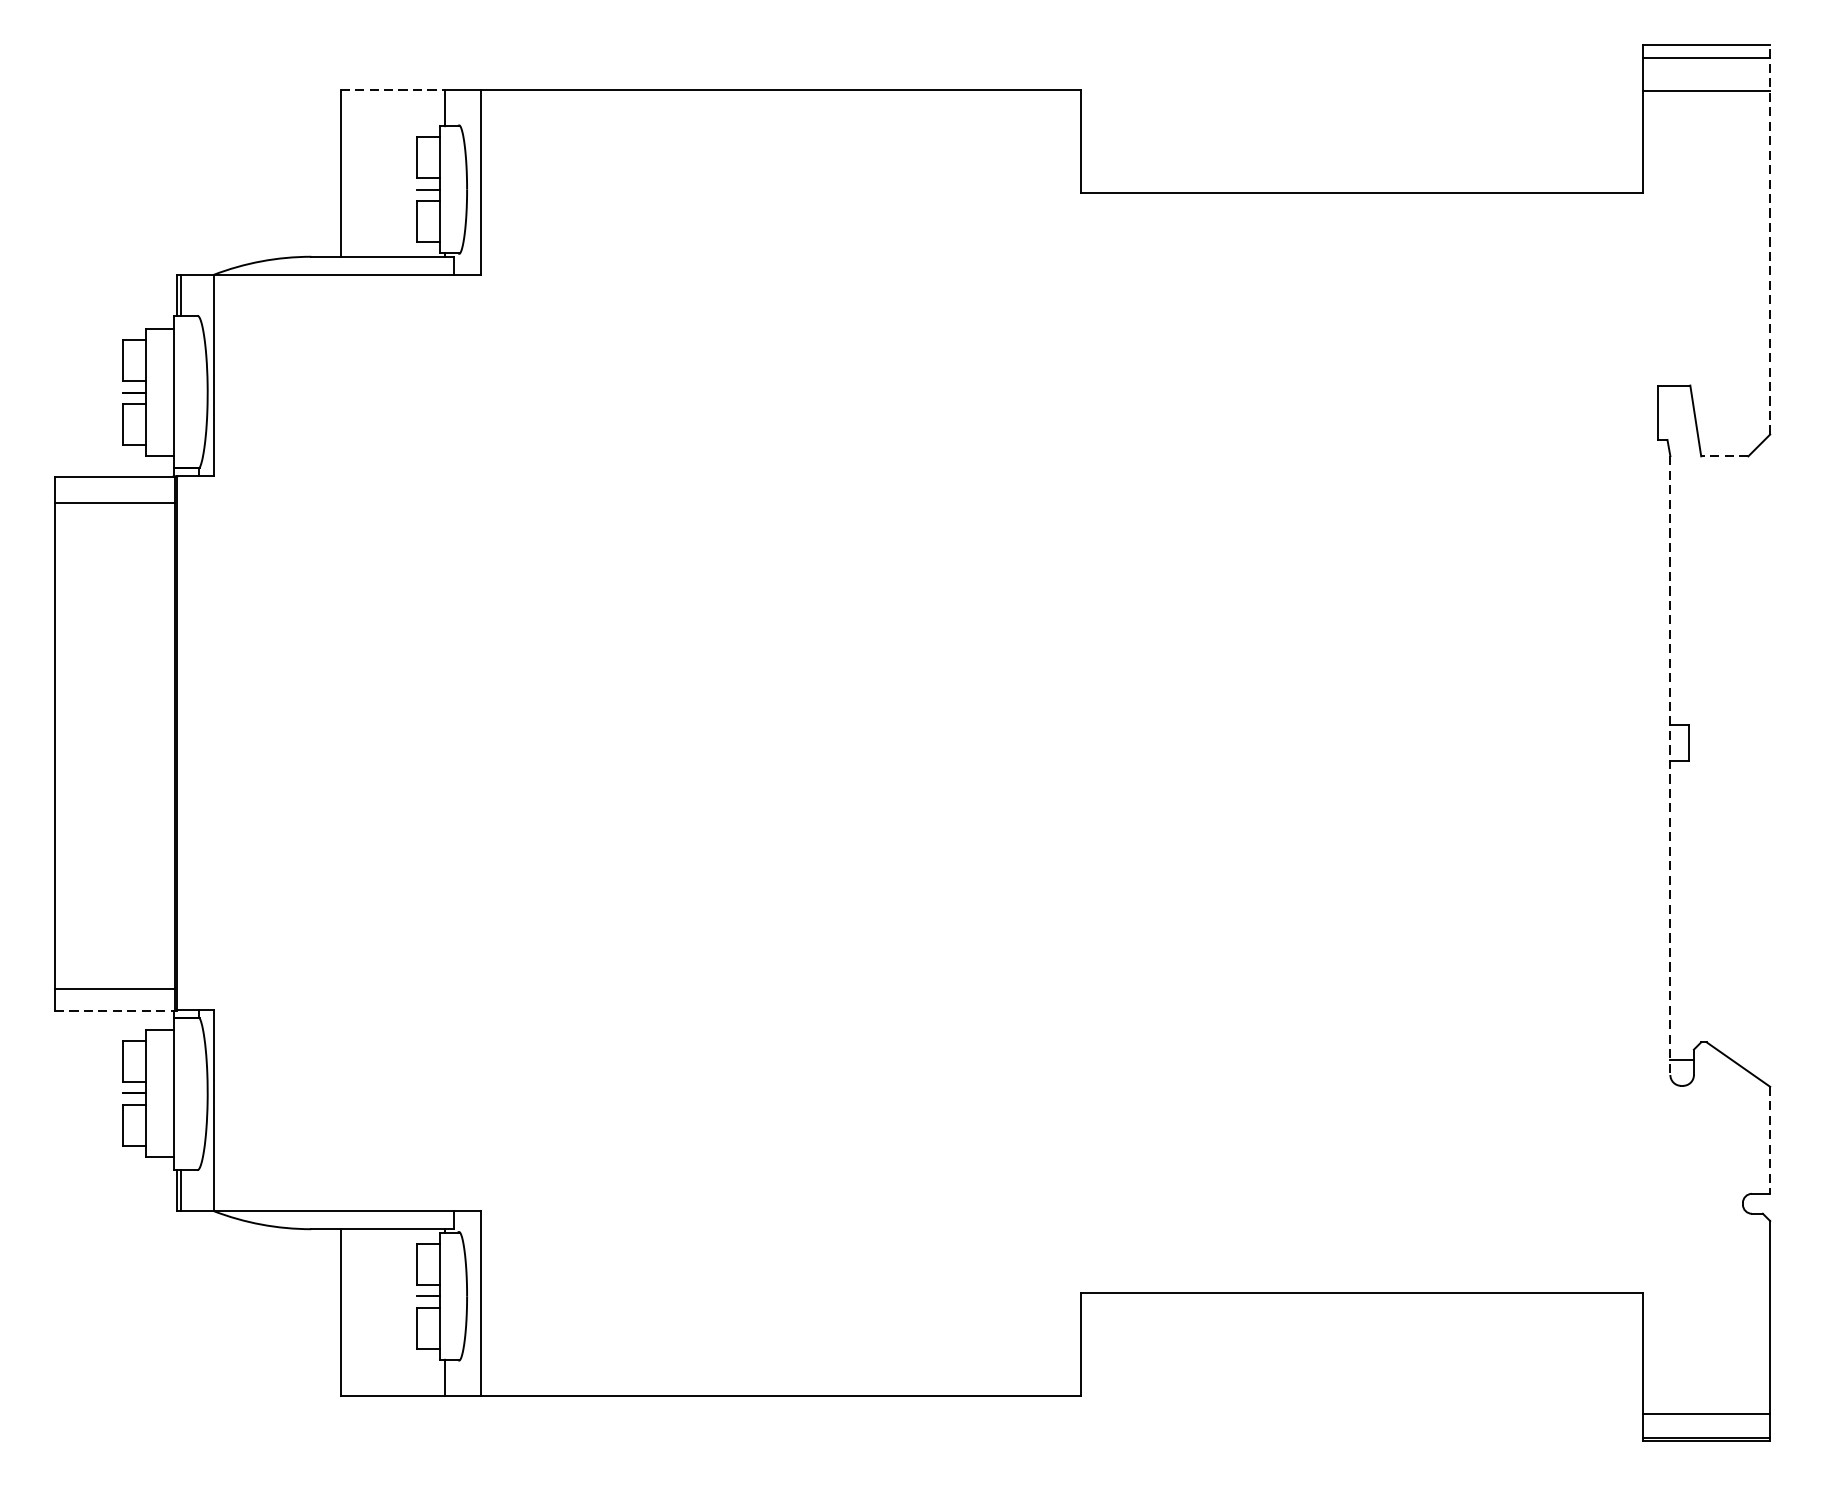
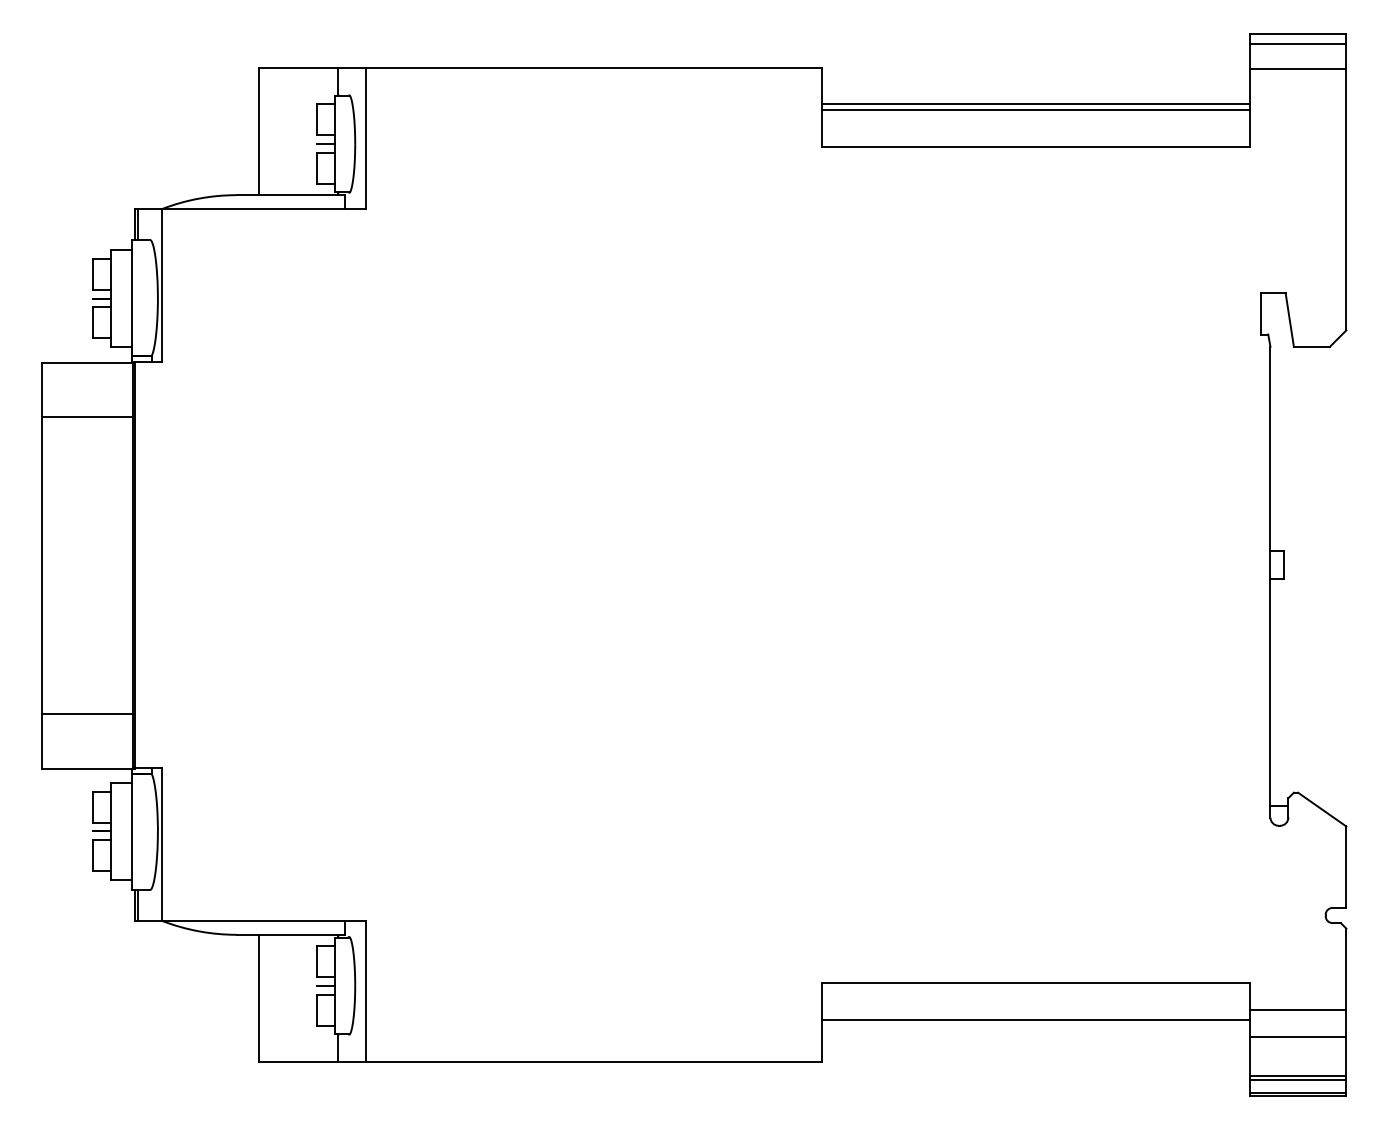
line: (392, 90) -> (298, 68), dashed -> solid
line: (1361, 137) -> (1035, 104), added
line: (1361, 144) -> (1035, 109), added
line: (1770, 238) -> (1346, 181), dashed -> solid
line: (1724, 455) -> (1311, 346), dashed -> solid
line: (115, 503) -> (87, 417), moved
line: (1670, 766) -> (1270, 582), dashed -> solid
line: (115, 989) -> (87, 714), moved
line: (116, 1010) -> (88, 768), dashed -> solid
line: (1770, 1140) -> (1346, 867), dashed -> solid
line: (1705, 1328) -> (1297, 1010), added
line: (1361, 1341) -> (1035, 1020), added
line: (1705, 1364) -> (1297, 1037), added
line: (1705, 1420) -> (1297, 1080), added

